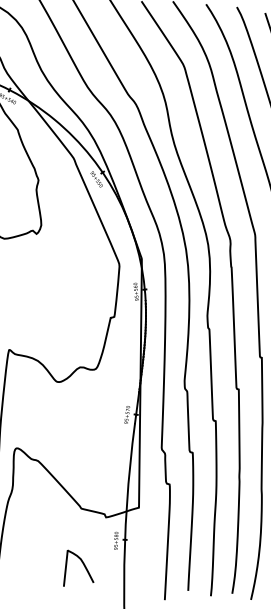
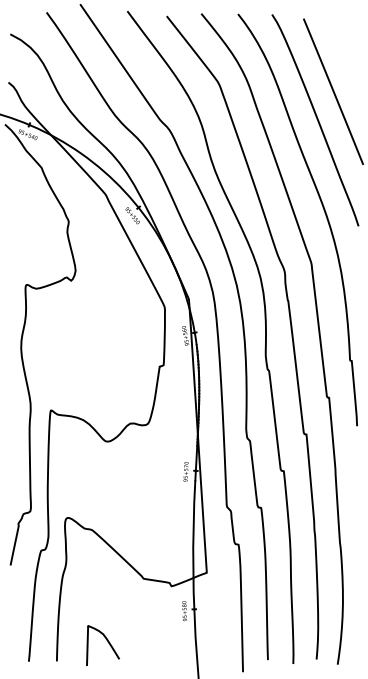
curve: (84, 566) -> (107, 642), moved

